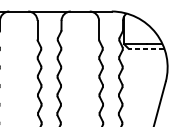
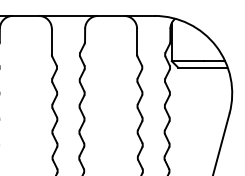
line: (146, 48) -> (202, 67), dashed -> solid

